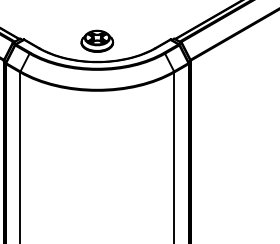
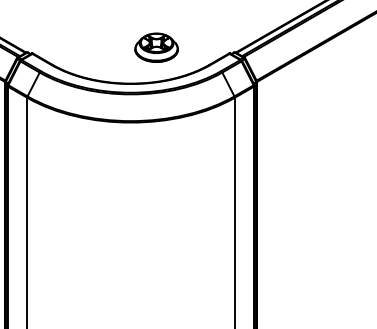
part: (97, 40) -> (156, 46), moved

